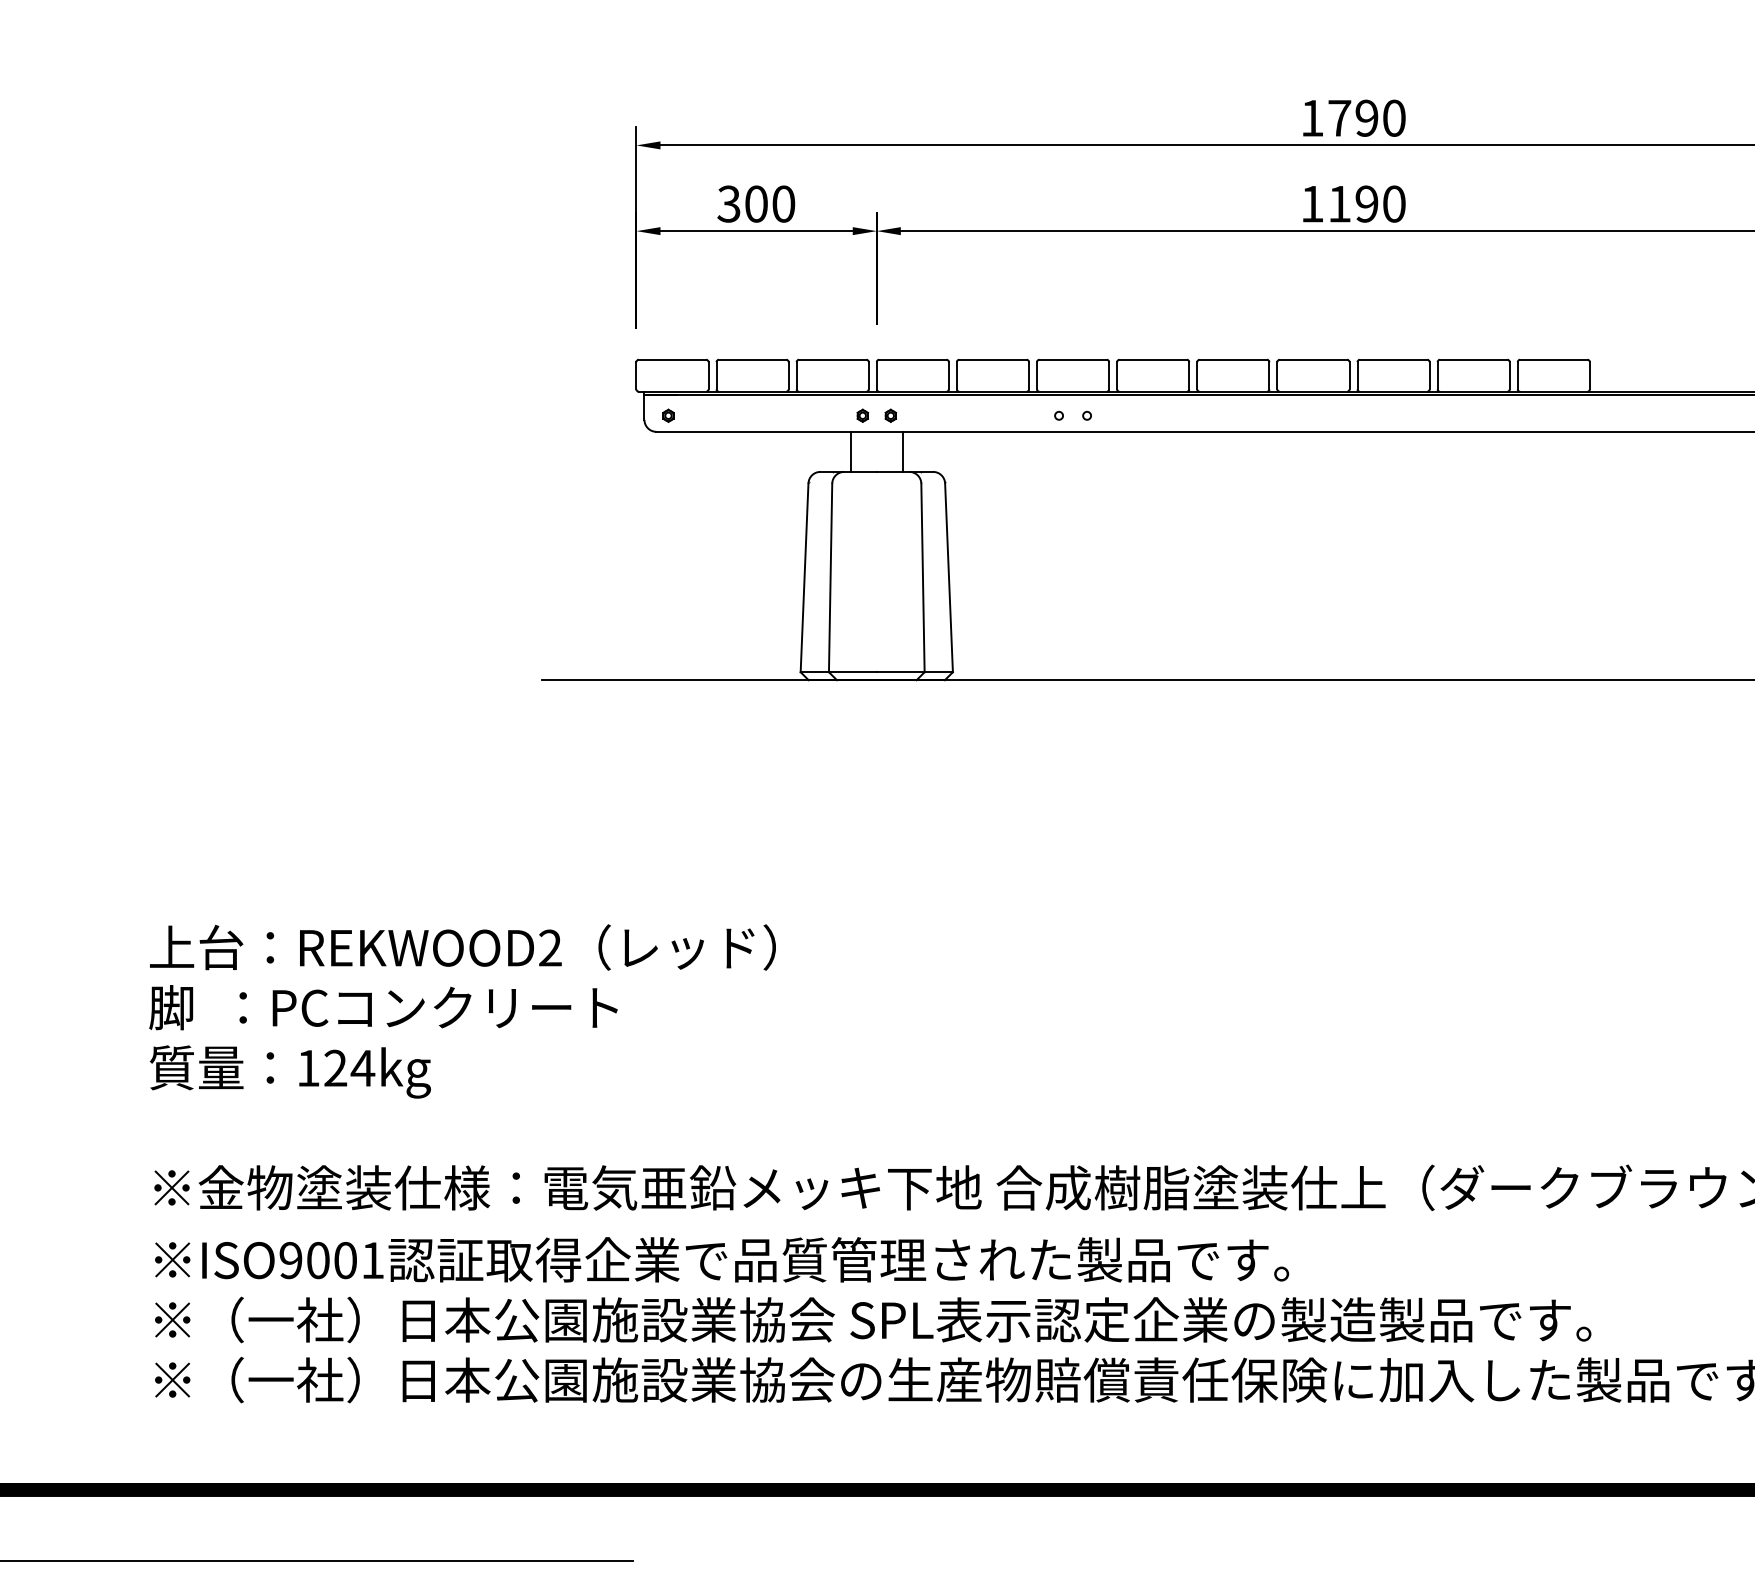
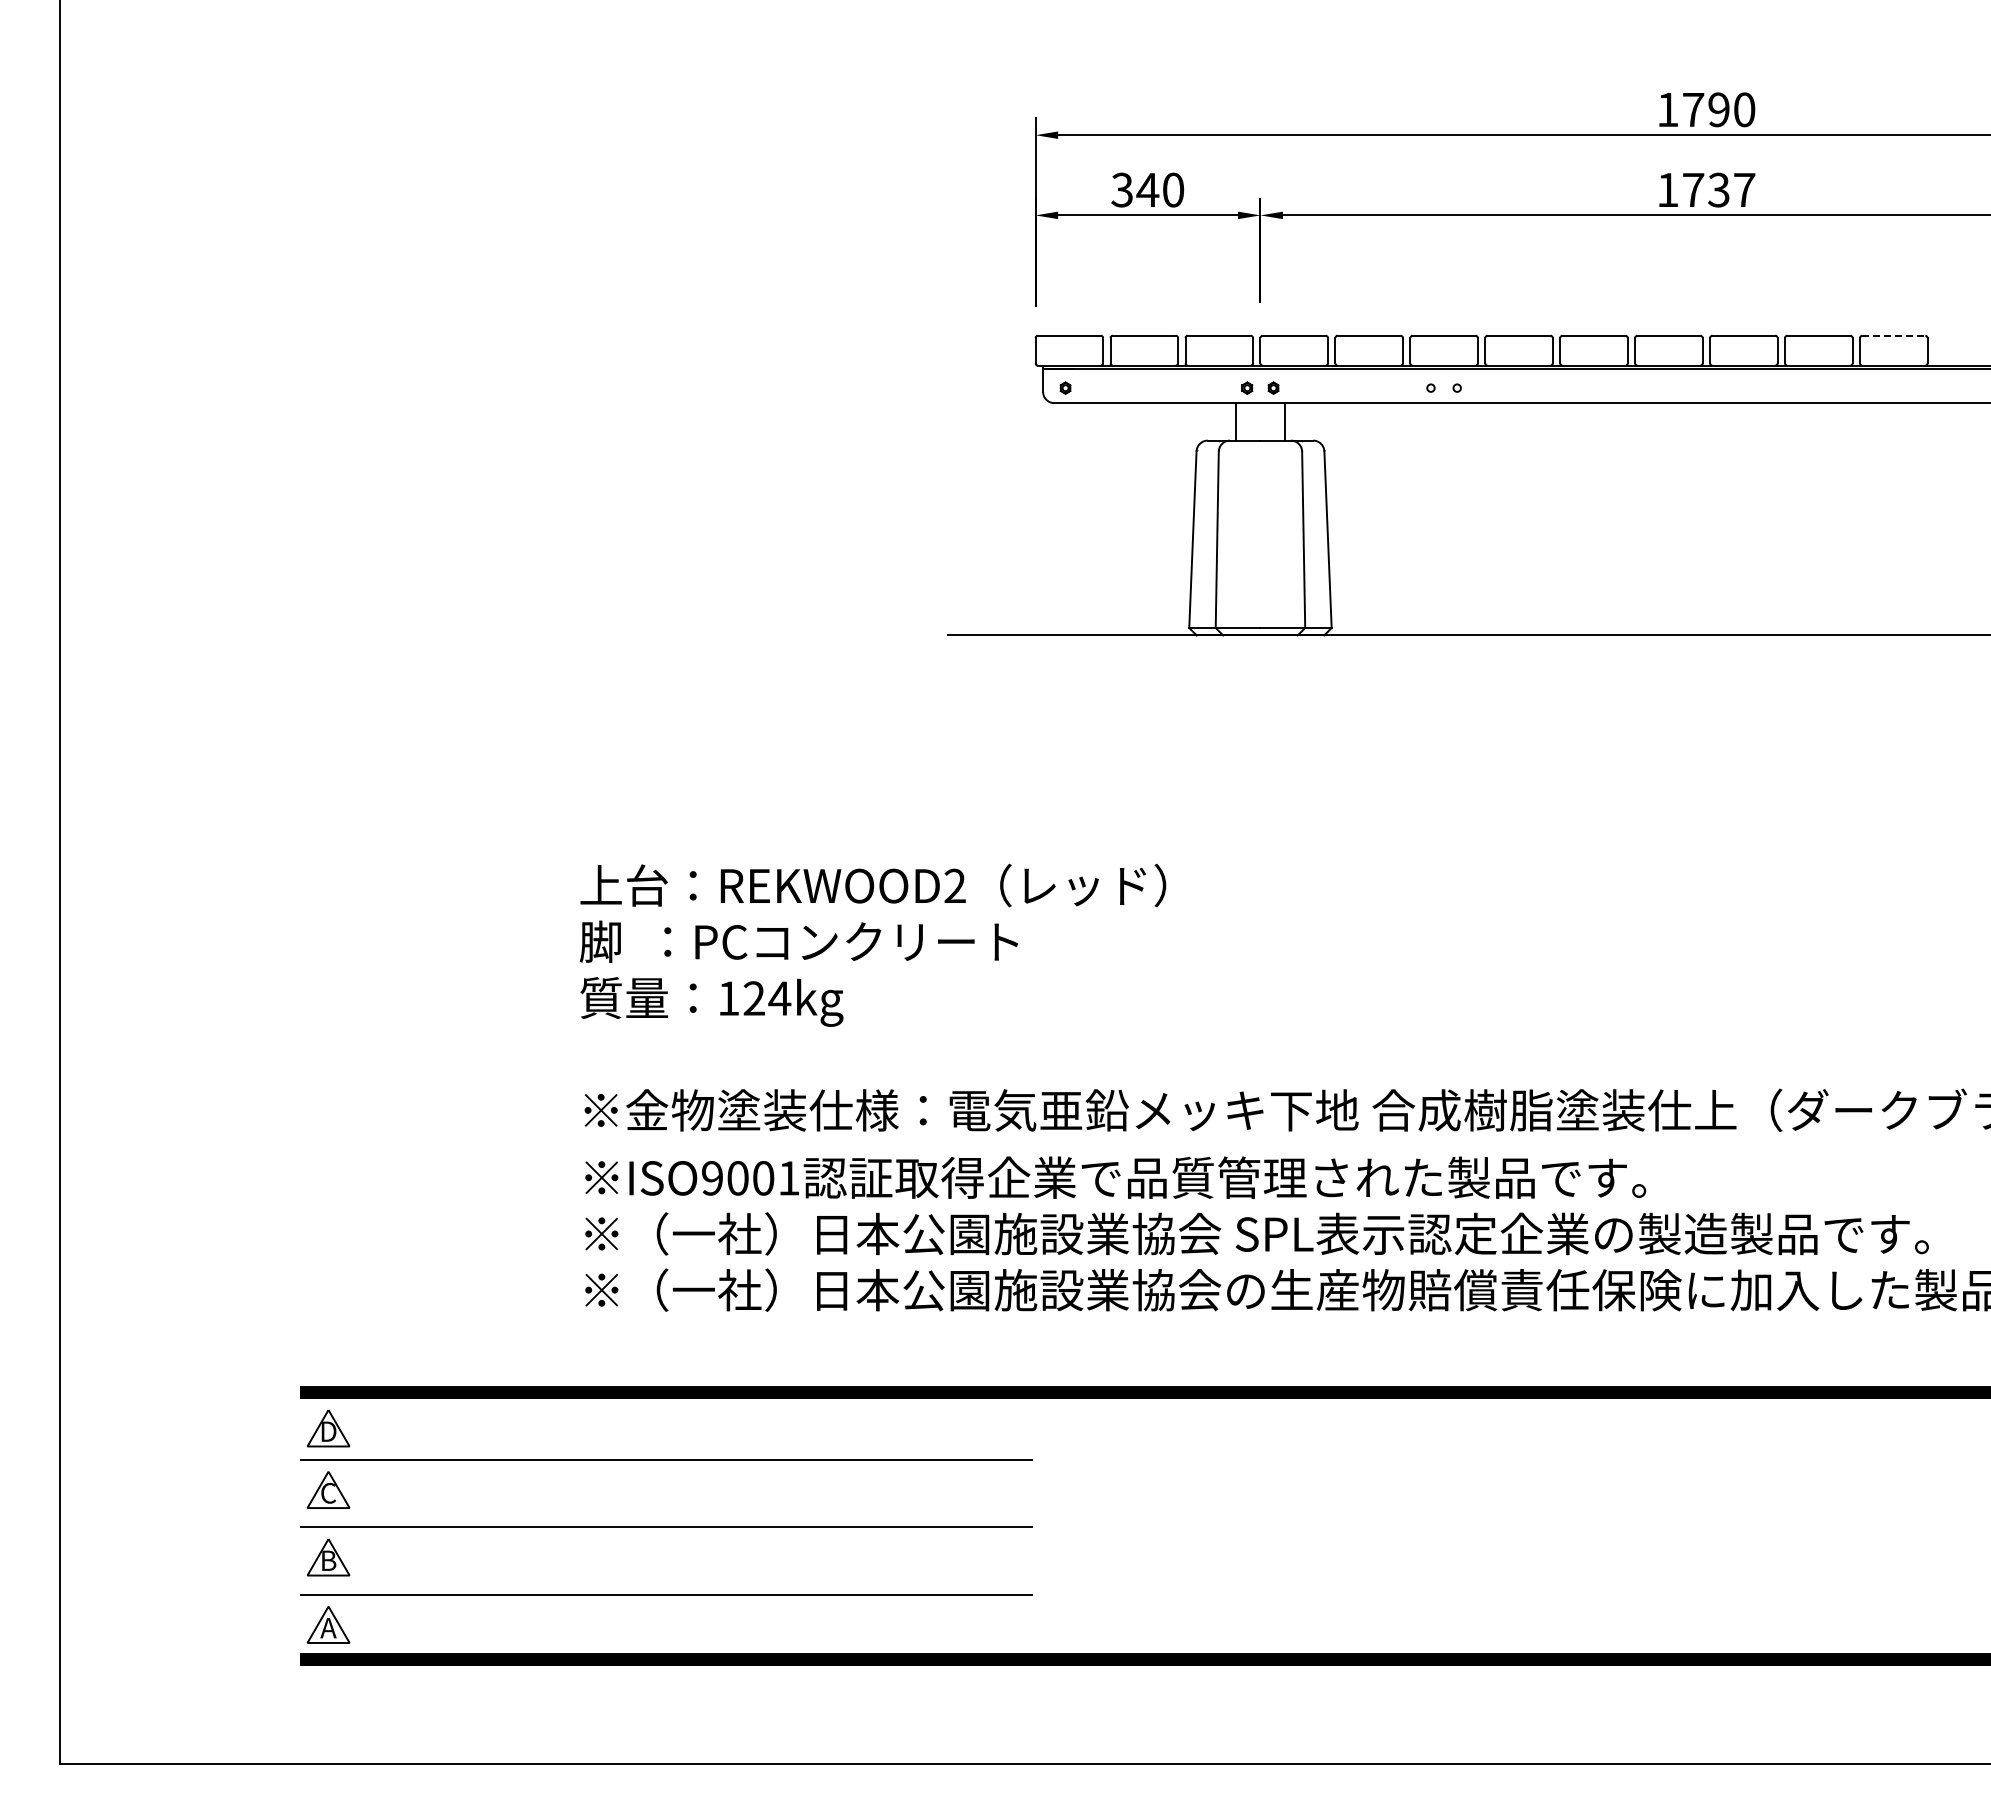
text: (756, 203) -> (1147, 189), 300 -> 340
text: (1367, 203) -> (1719, 189), 1190 -> 1737
line: (1554, 359) -> (1894, 335), solid -> dashed

